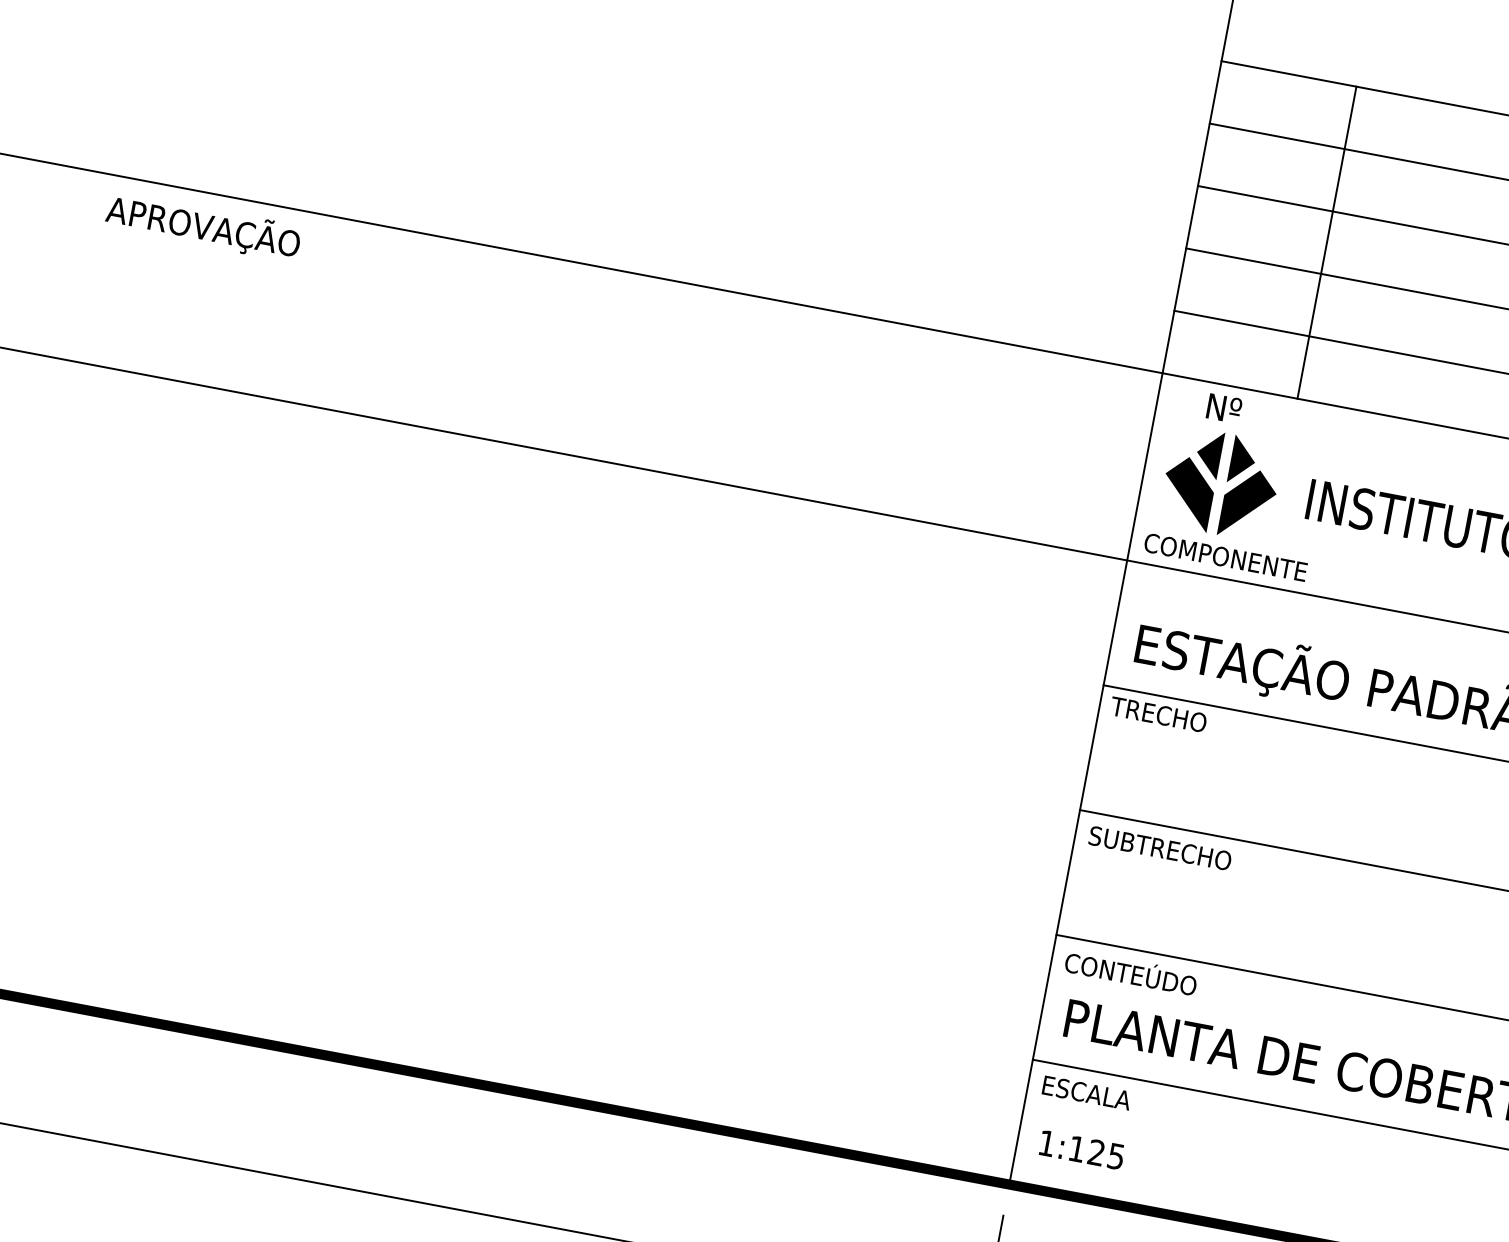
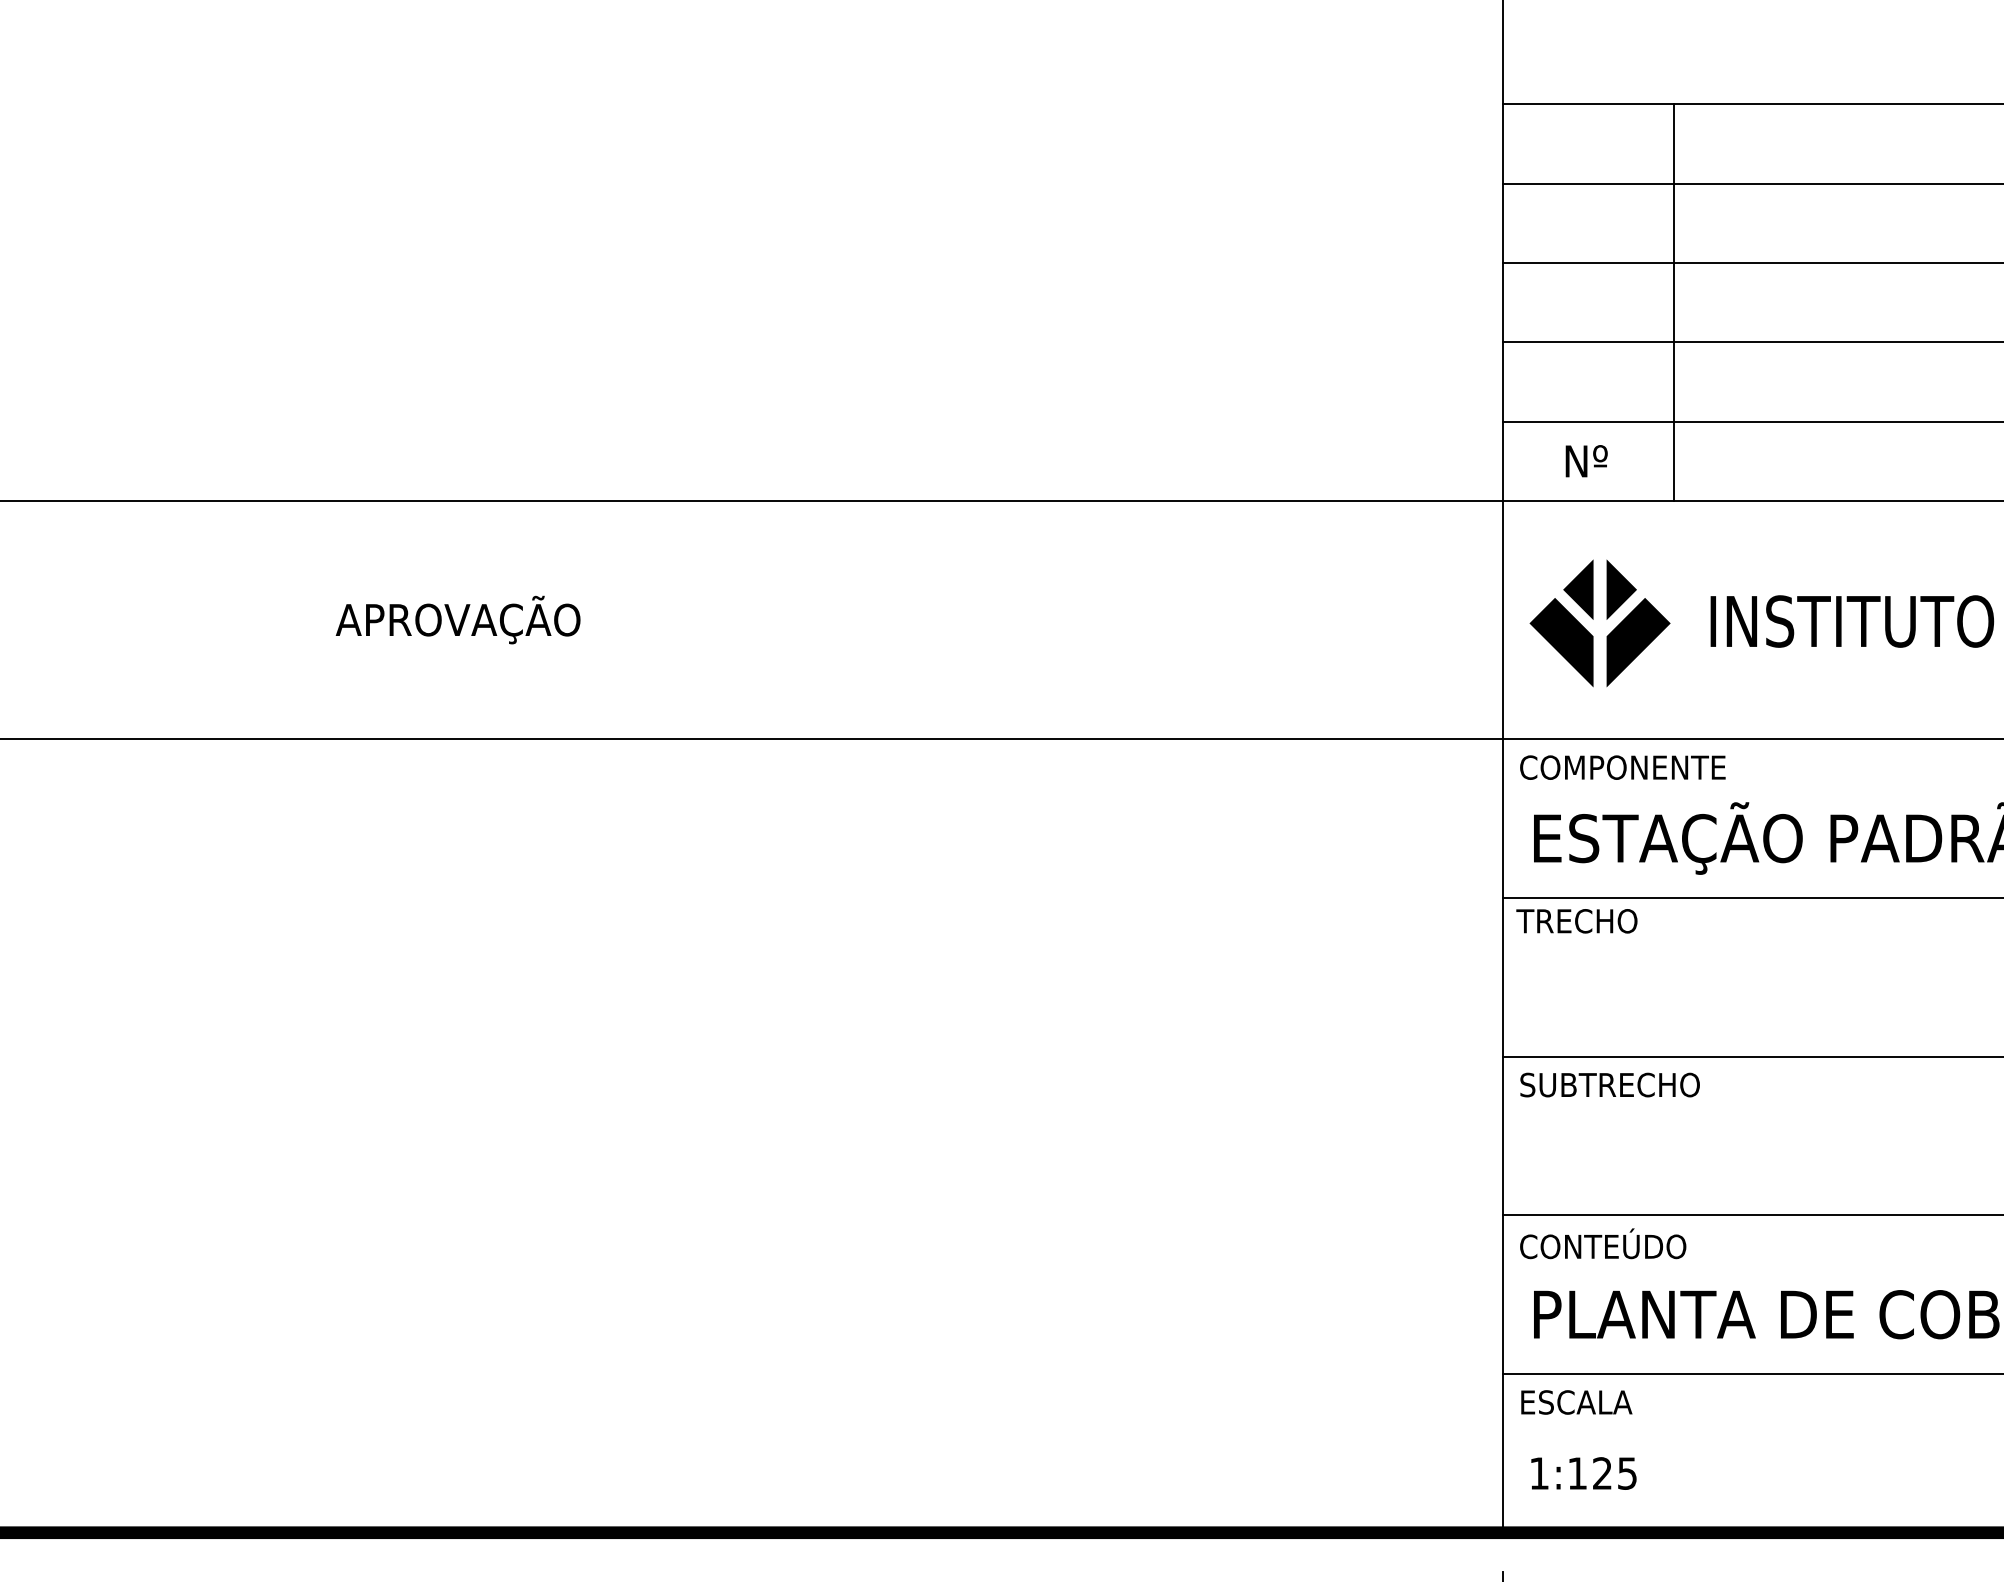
text: (202, 226) -> (457, 619), moved
text: (1224, 408) -> (1586, 461), moved
text: (1225, 557) -> (1622, 767), moved

